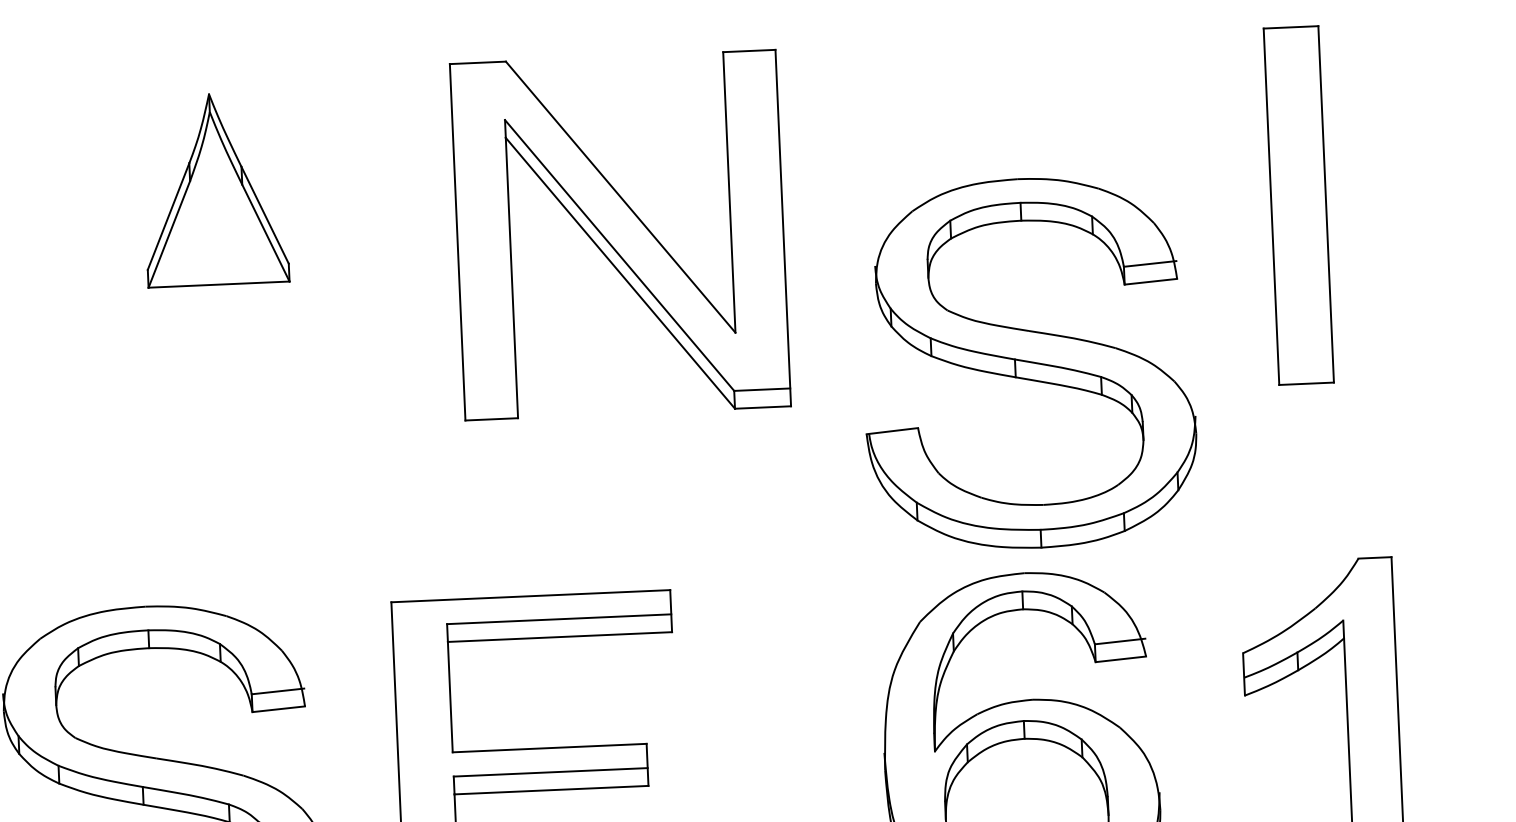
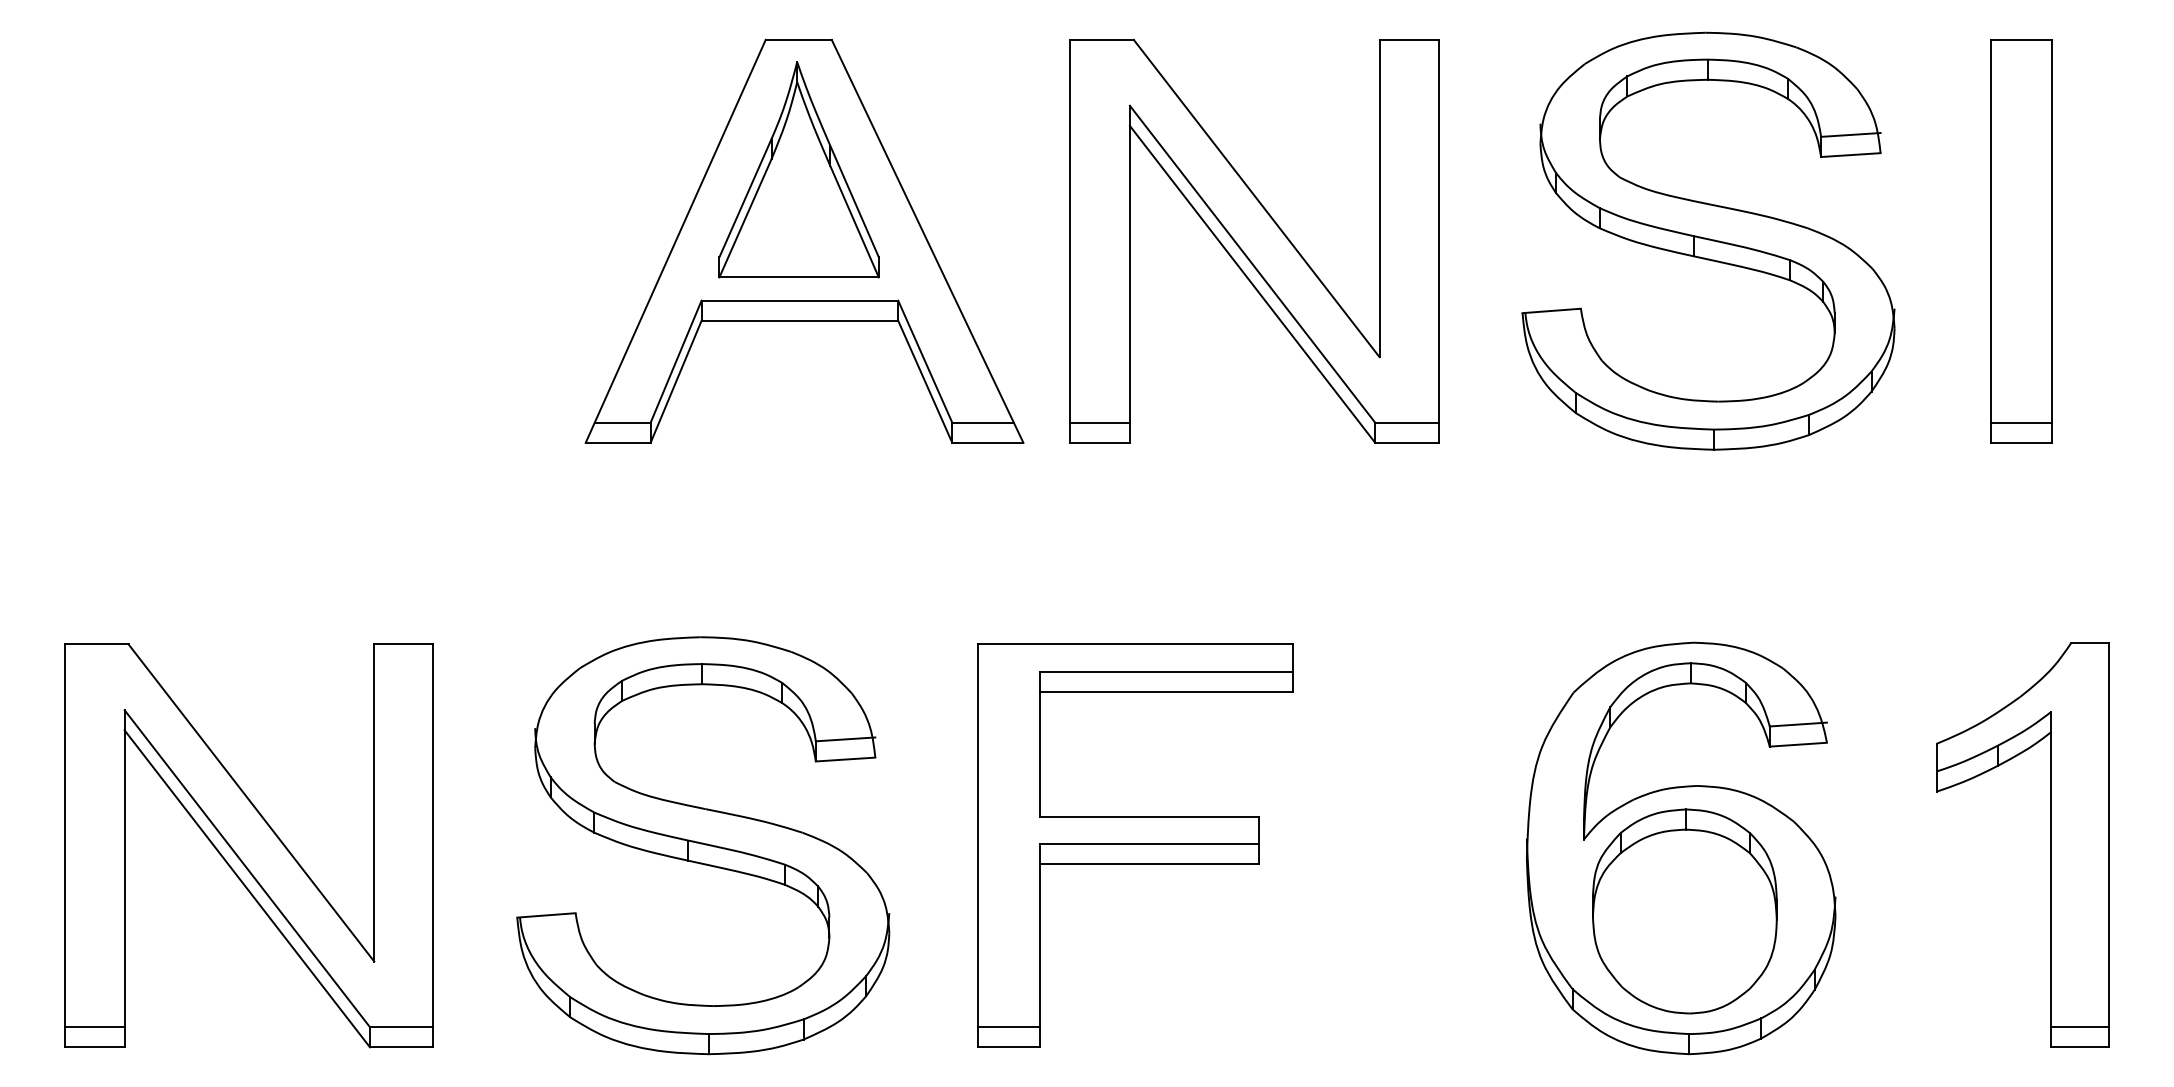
part: (222, 251) -> (804, 240), added
part: (1028, 362) -> (1708, 240), moved
line: (1305, 365) -> (2021, 422), added
line: (490, 401) -> (1099, 422), added

